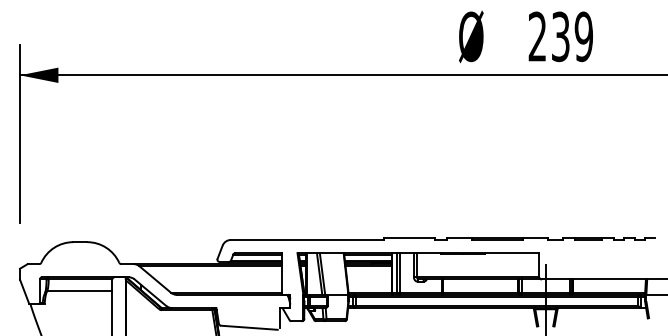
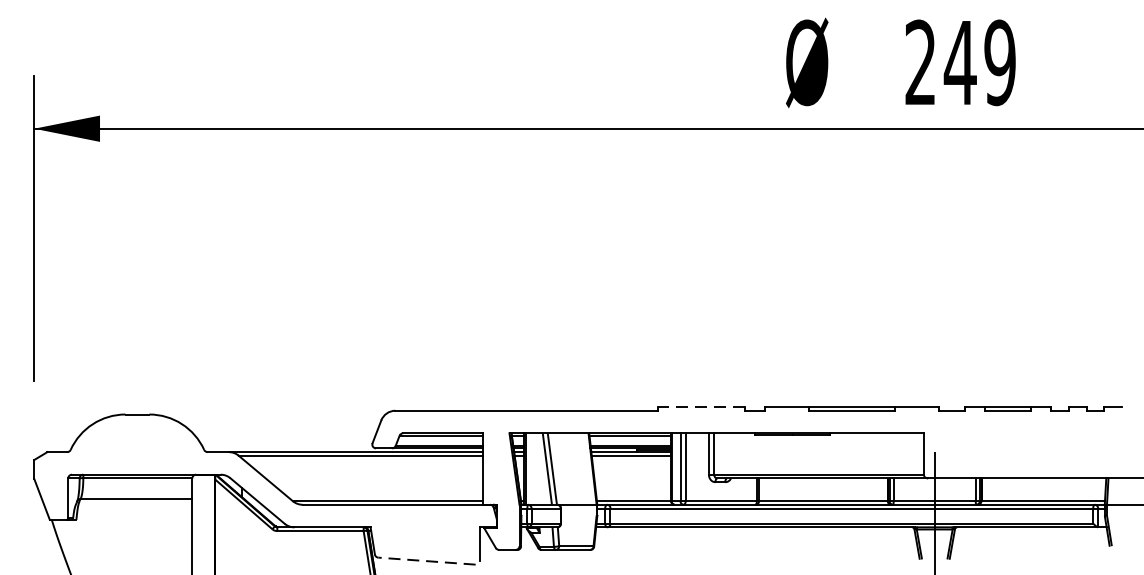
text: (560, 36) -> (959, 62), 239 -> 249
line: (409, 237) -> (701, 406), solid -> dashed
line: (248, 327) -> (425, 560), solid -> dashed

